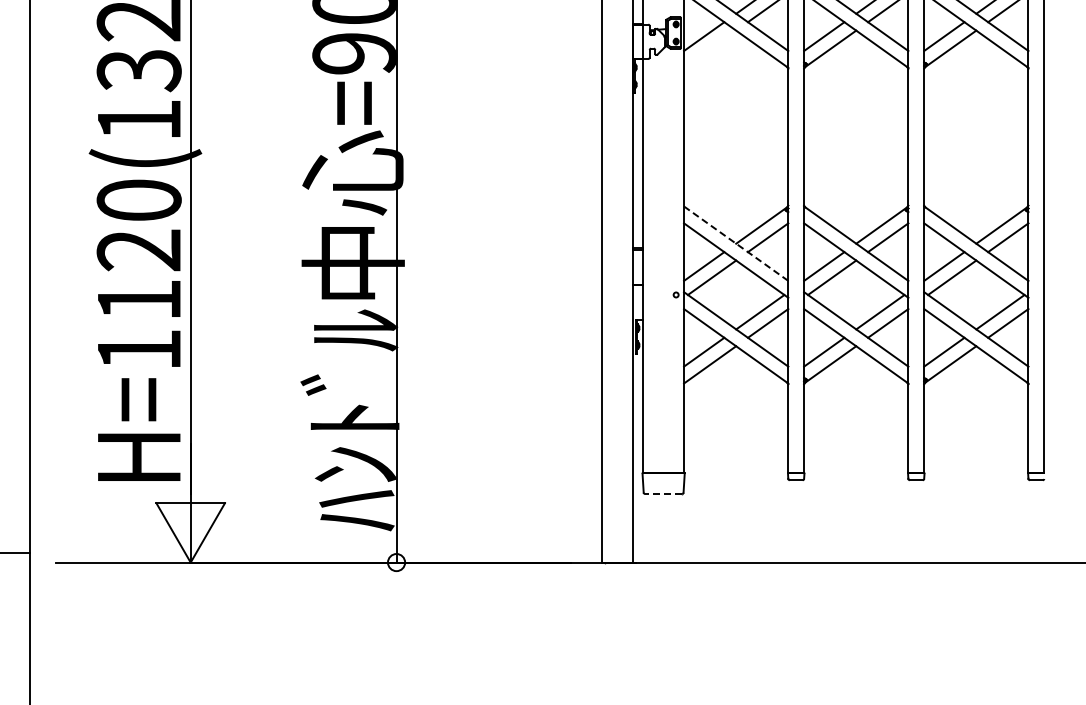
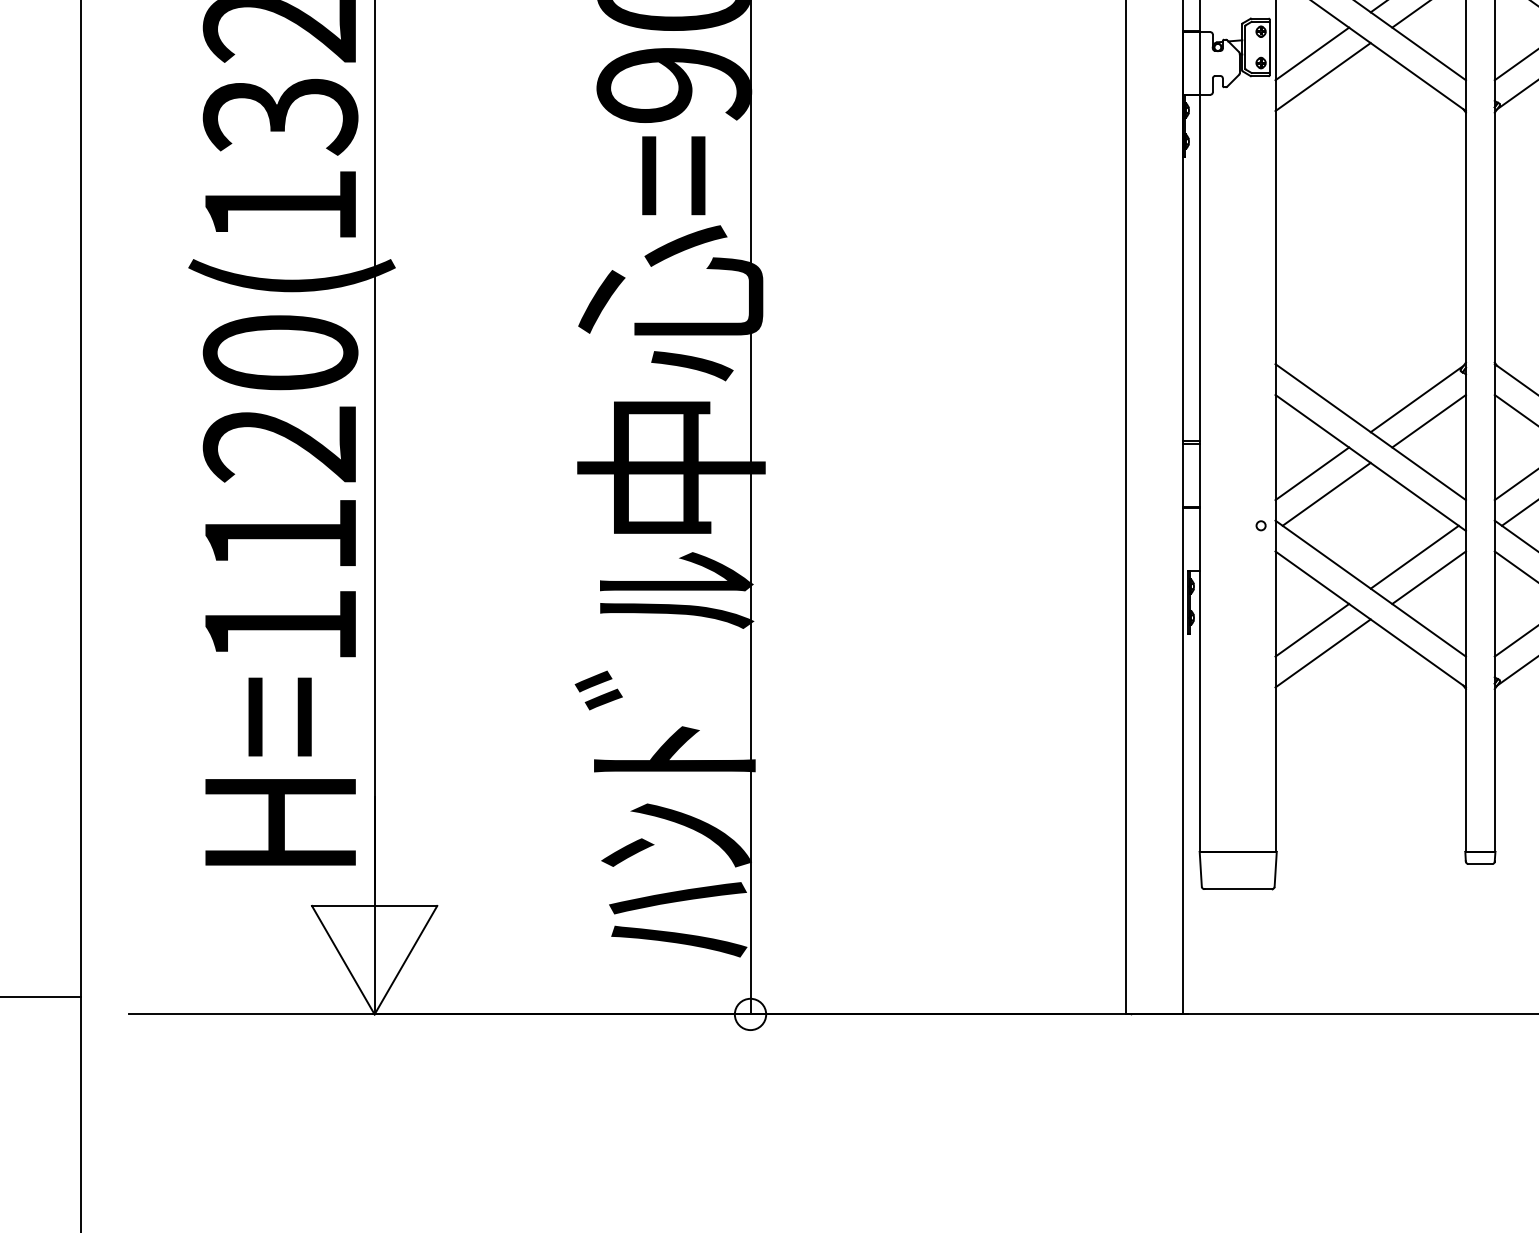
line: (710, 48) -> (1323, 75), added
line: (736, 243) -> (1371, 431), dashed -> solid
line: (663, 493) -> (1237, 888), dashed -> solid

